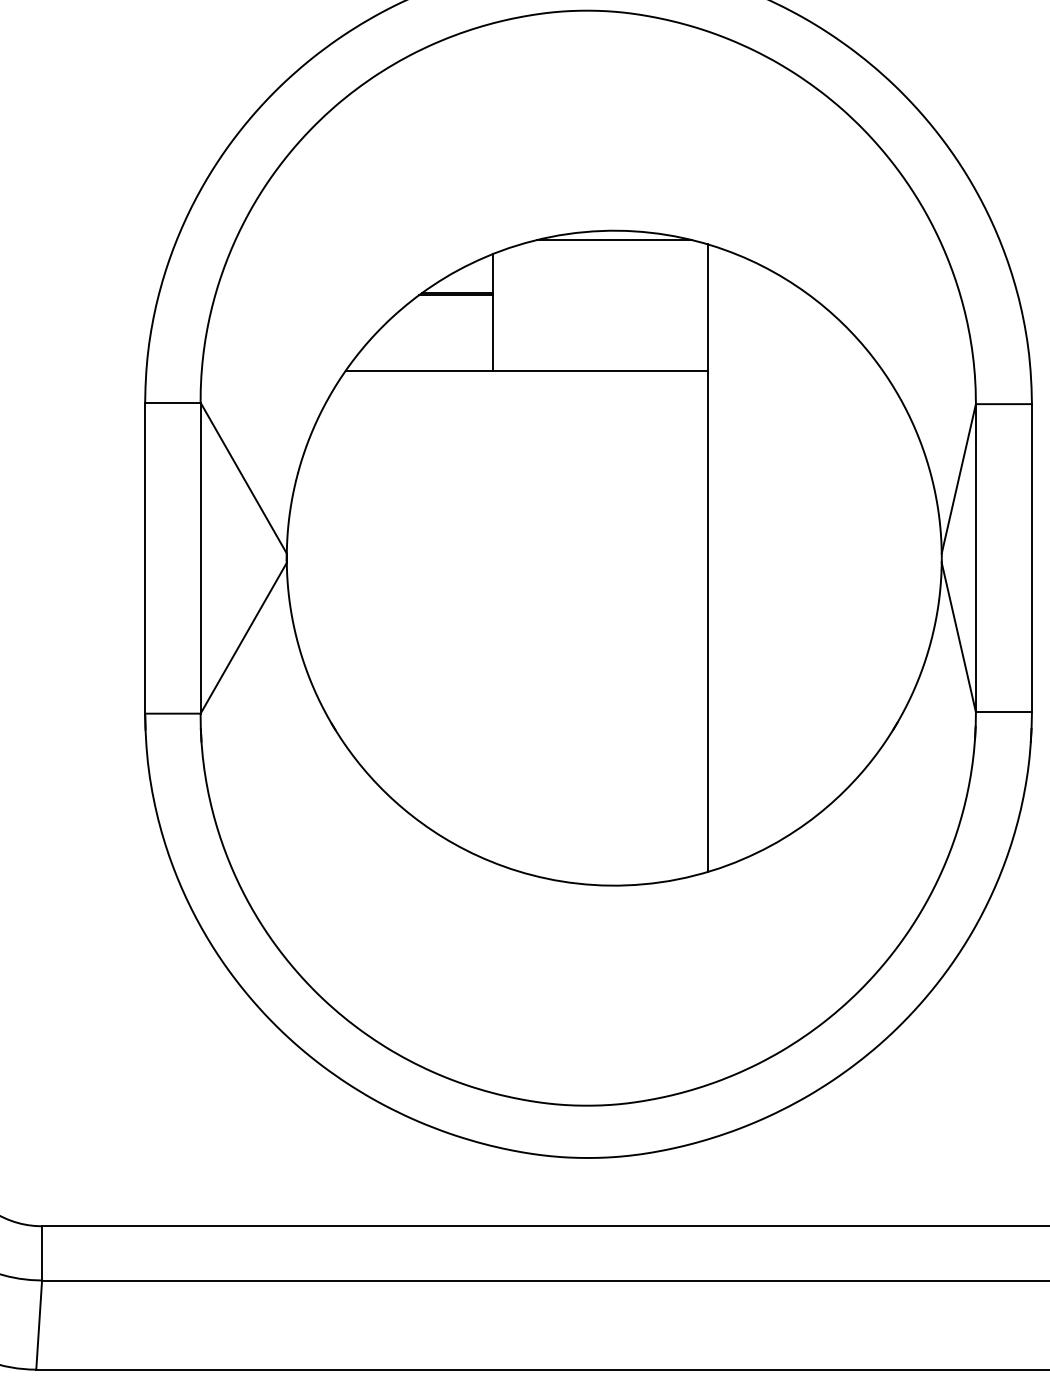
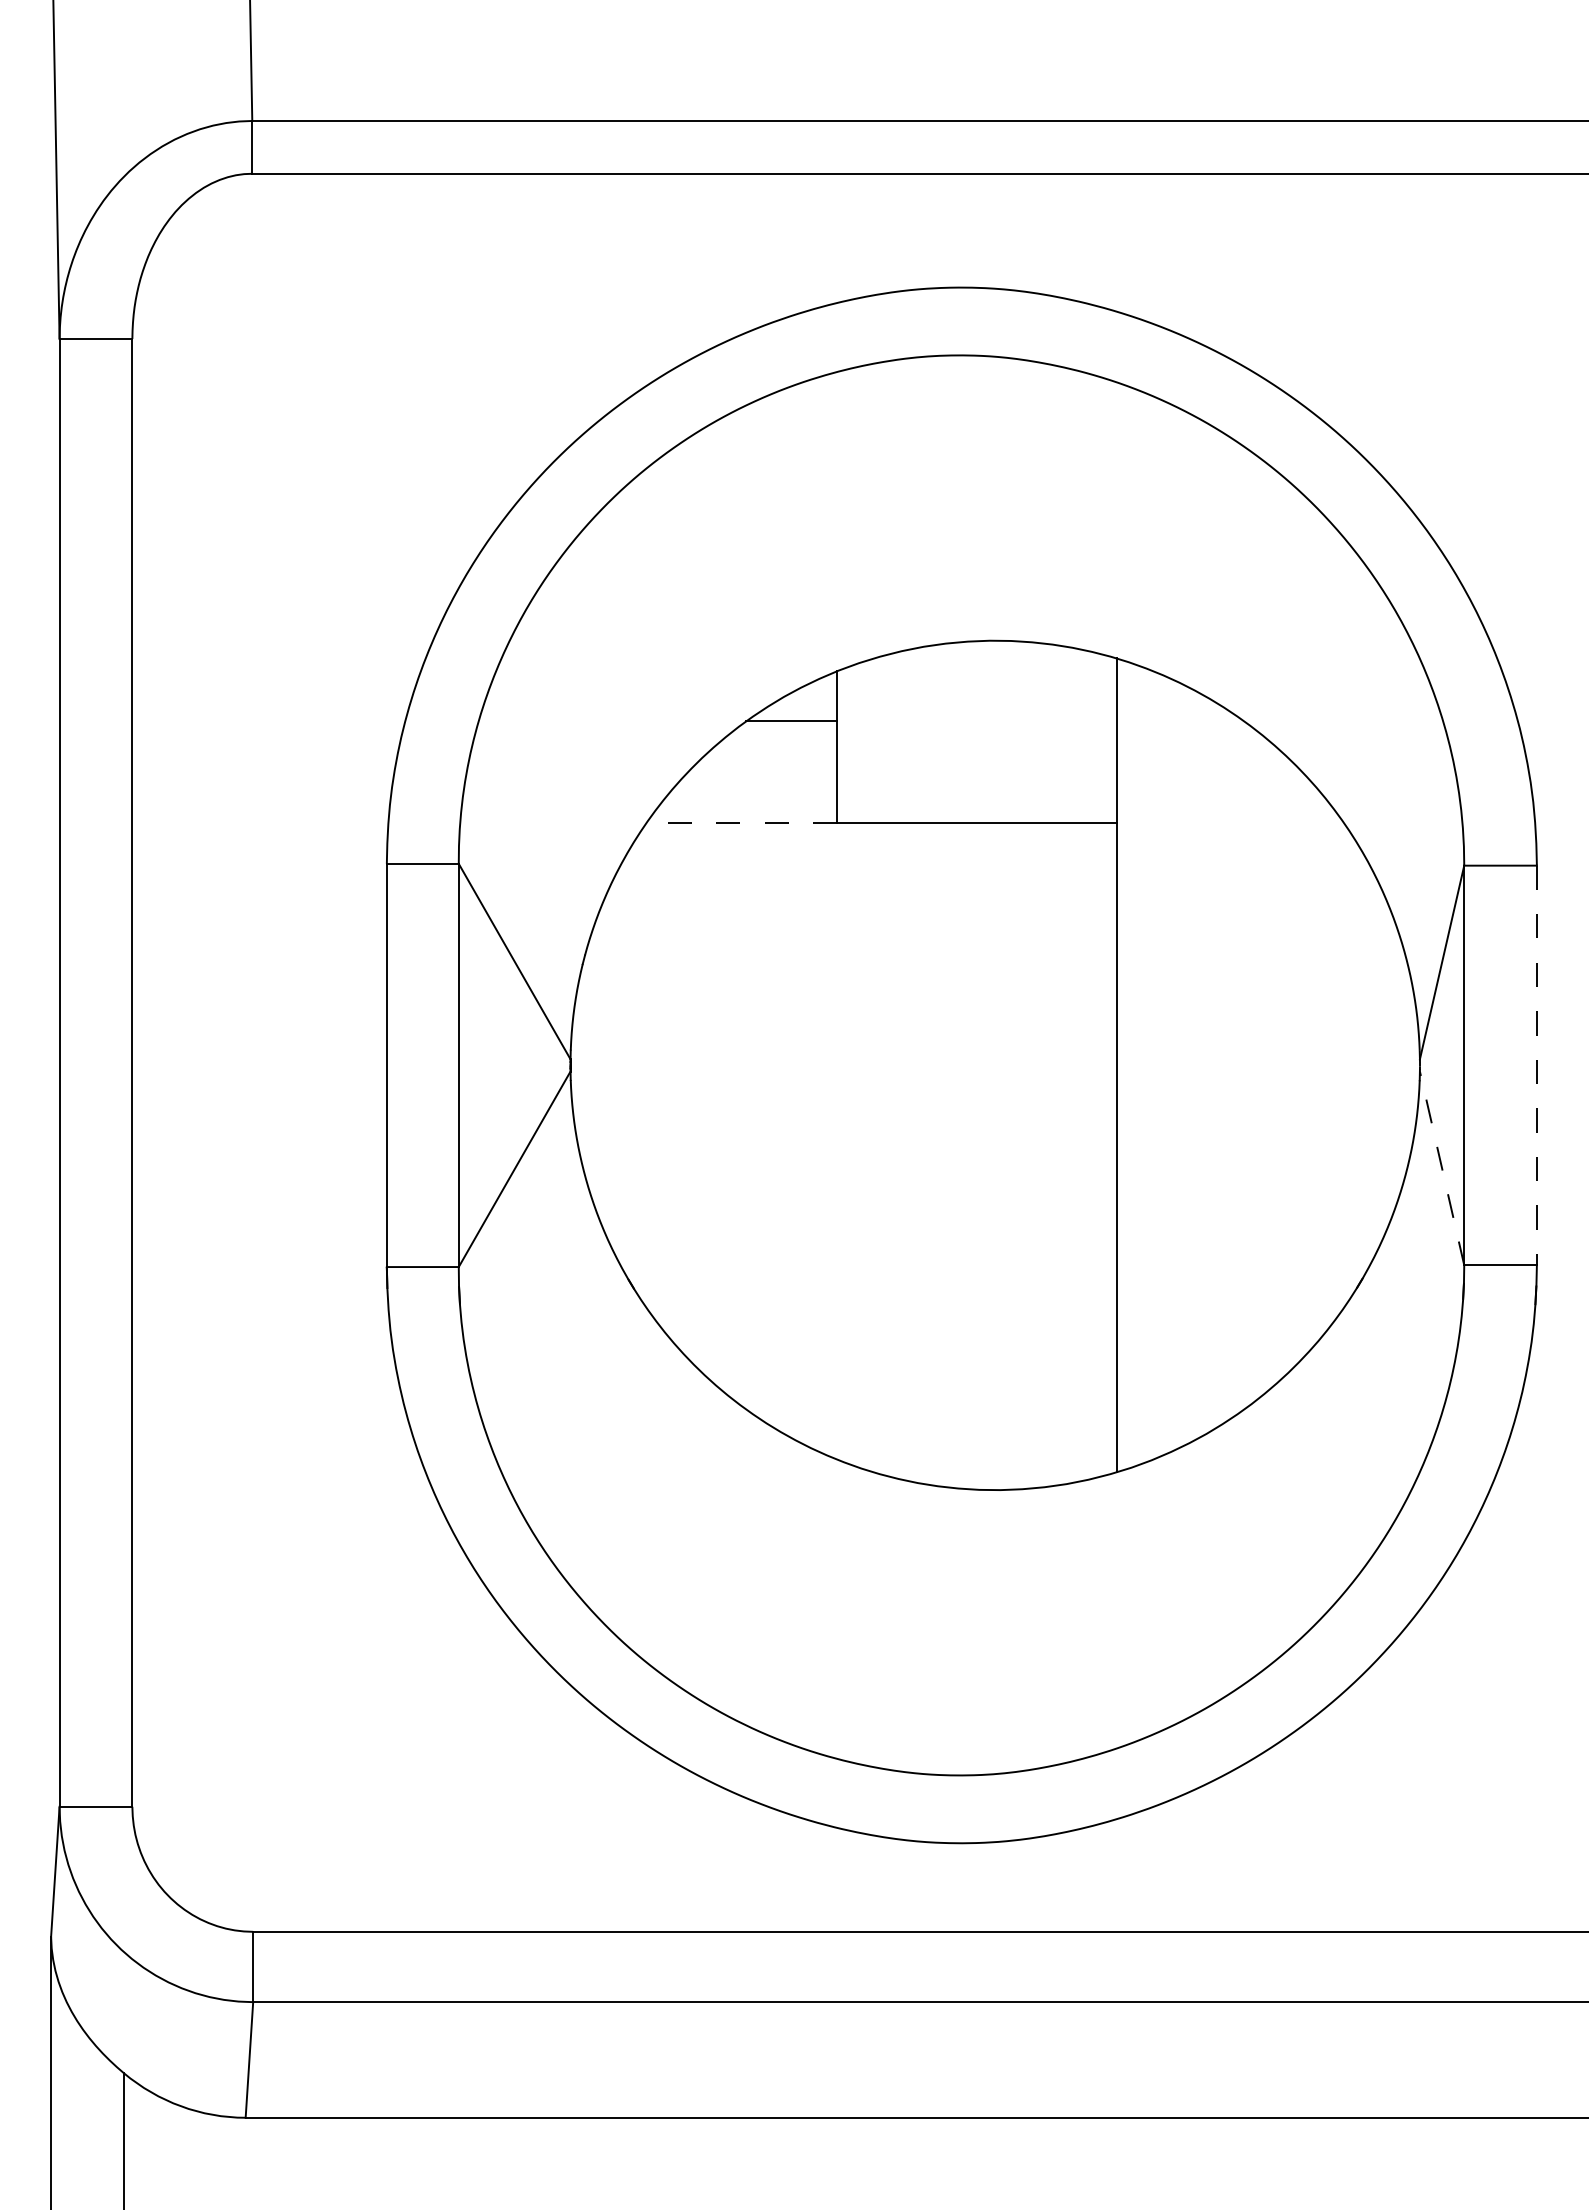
line: (614, 239) -> (995, 652), removed
line: (455, 295) -> (789, 724), removed
line: (418, 370) -> (741, 822), solid -> dashed
line: (1031, 558) -> (1536, 1065), solid -> dashed
line: (958, 636) -> (1441, 1167), solid -> dashed

